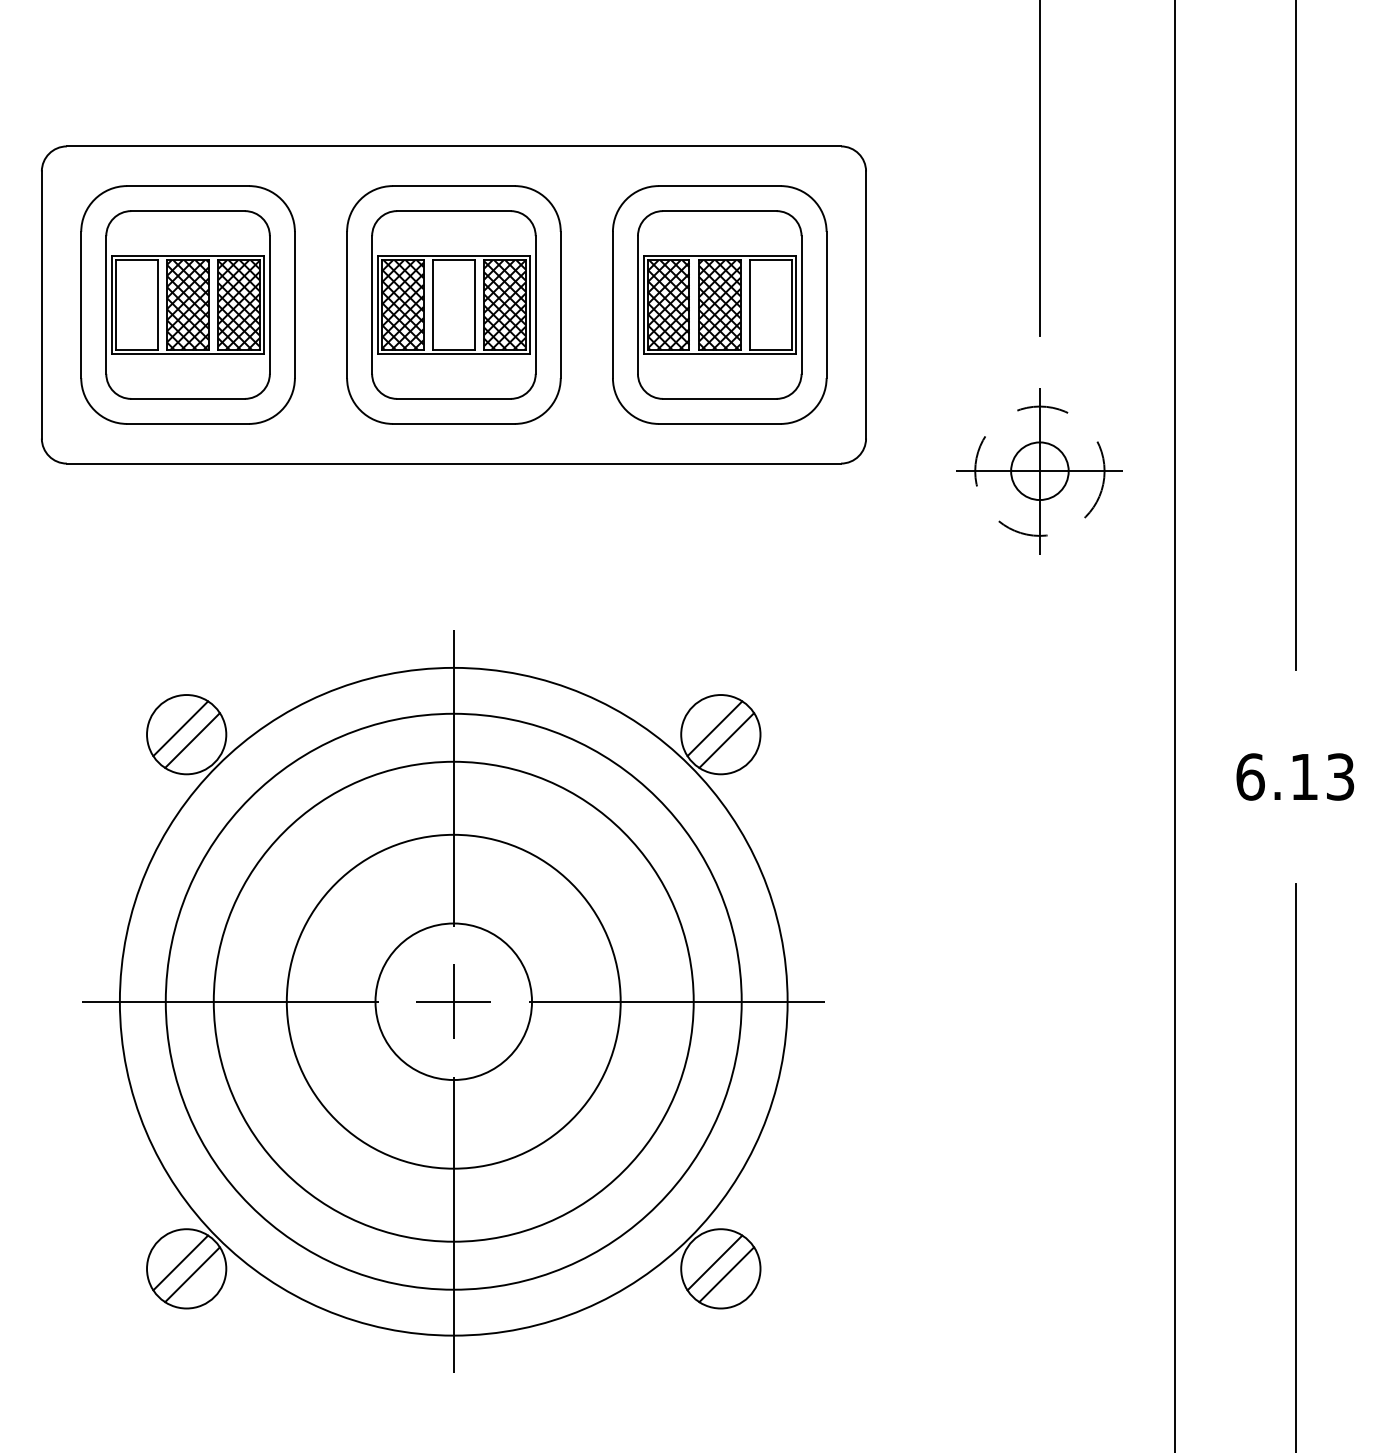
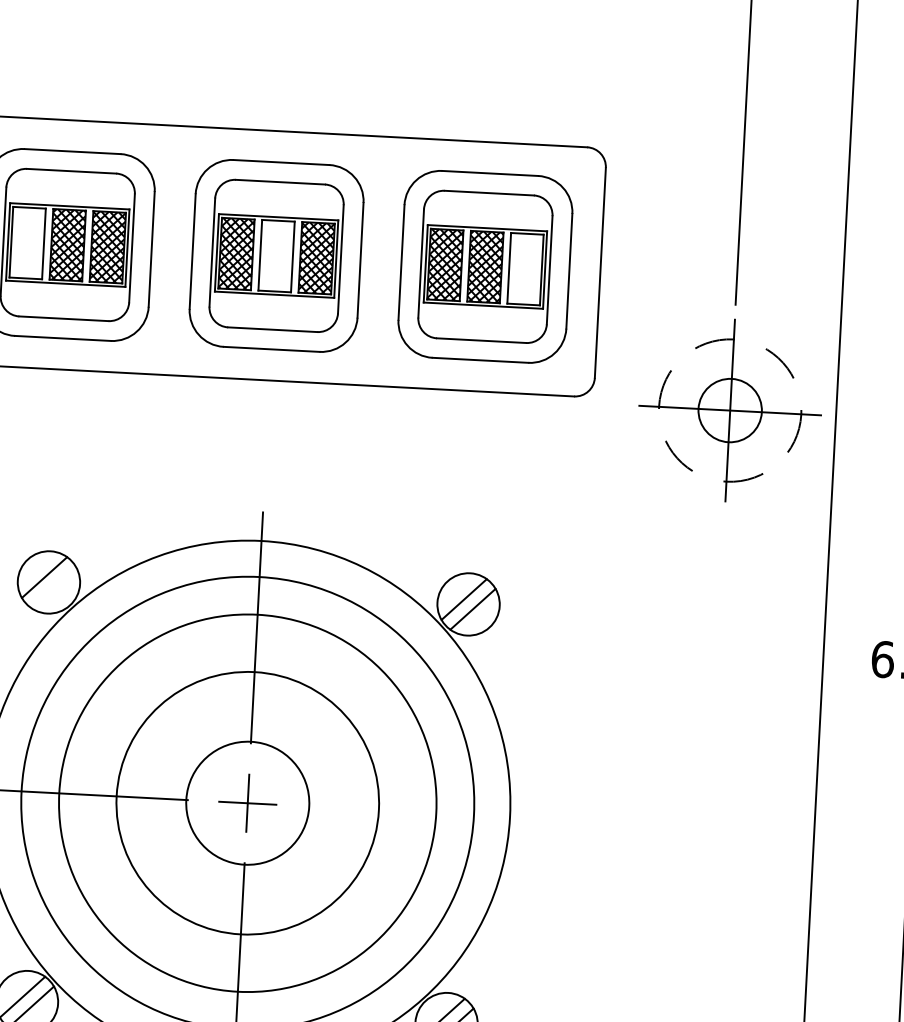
part: (1039, 471) -> (729, 410), size x1.4
line: (192, 740) -> (53, 587), removed
line: (676, 1001) -> (422, 812), removed

